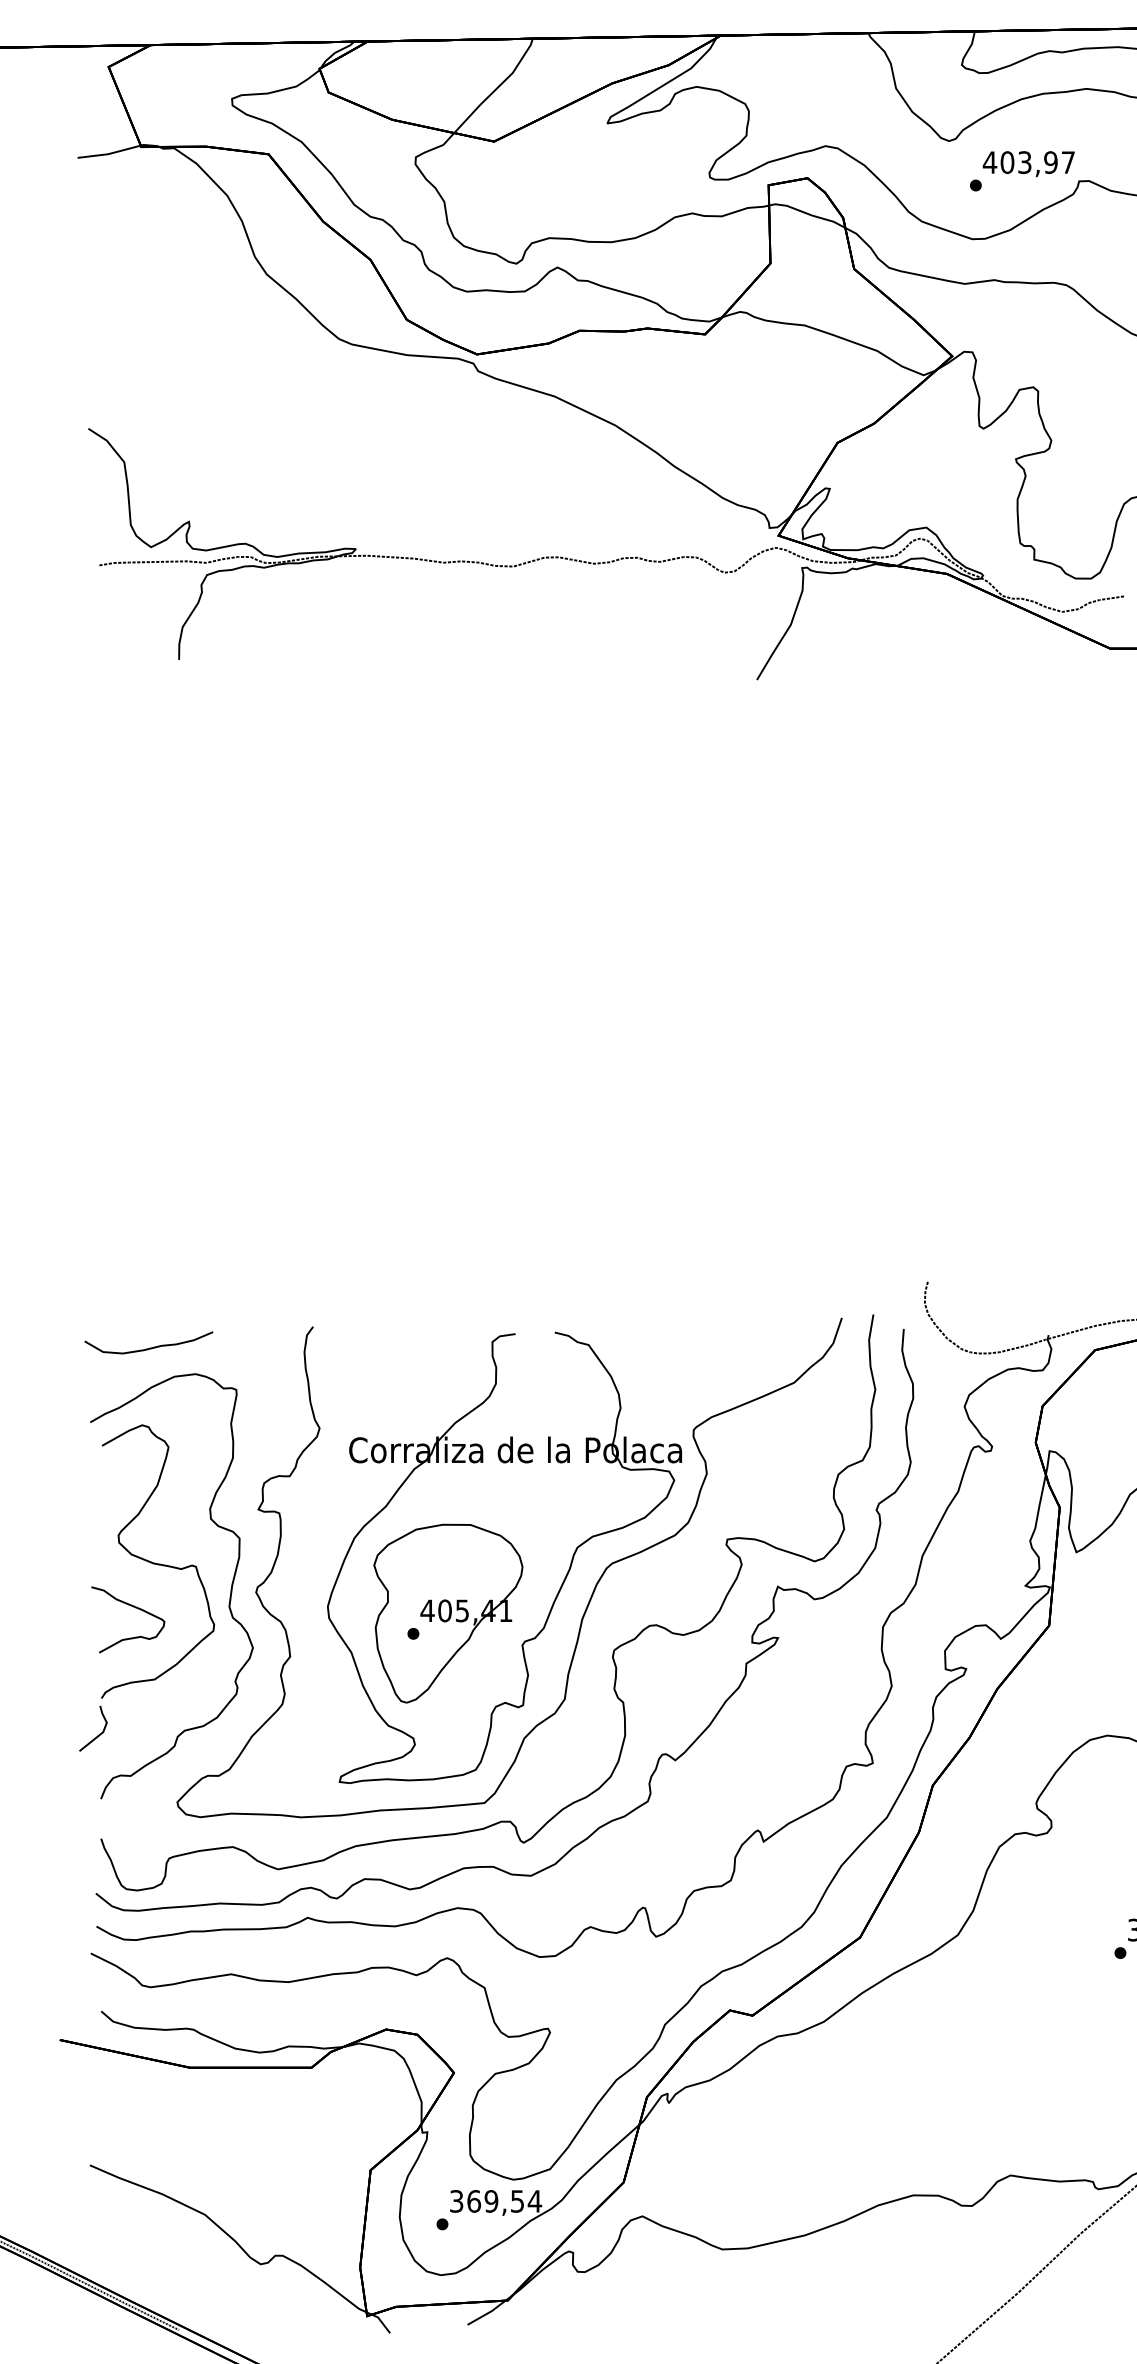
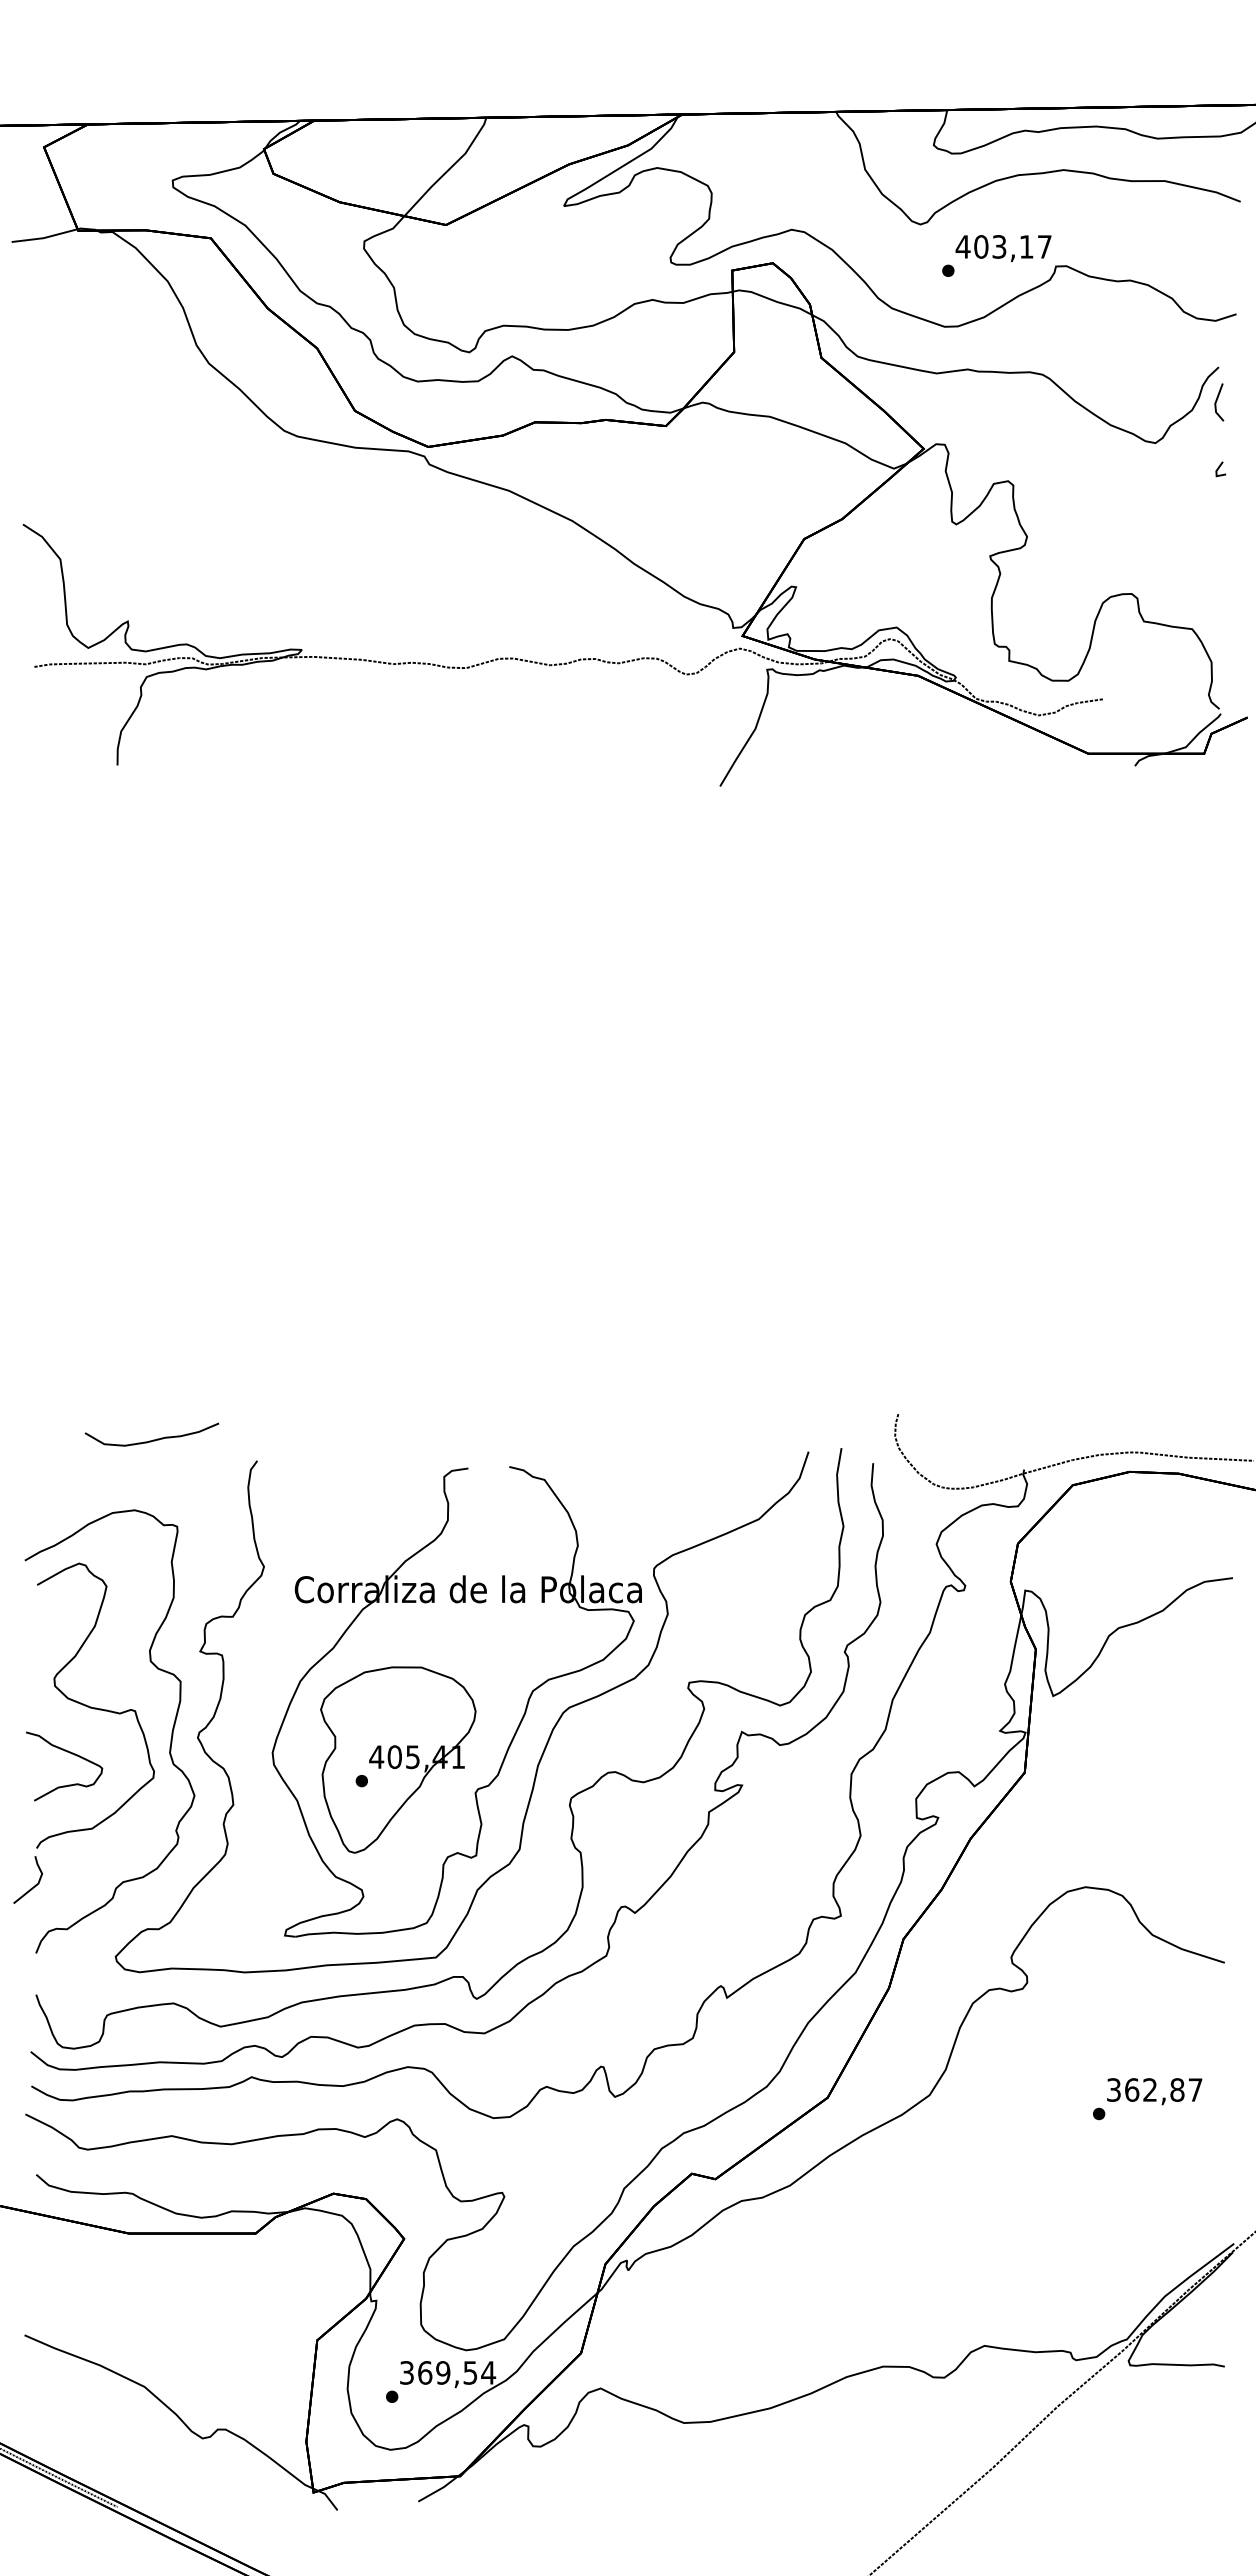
text: (1050, 162) -> (1026, 246), 403,97 -> 403,17
curve: (150, 1347) -> (153, 1439), moved

